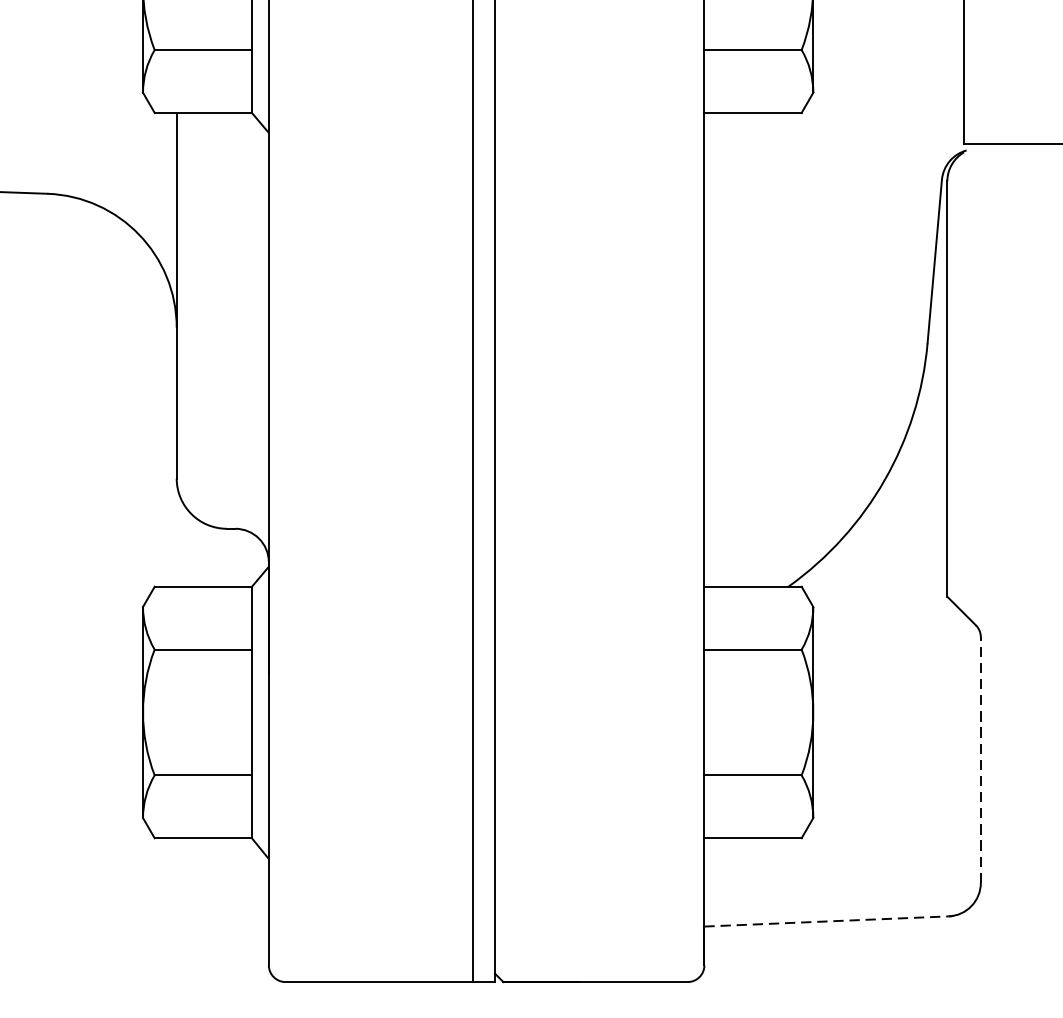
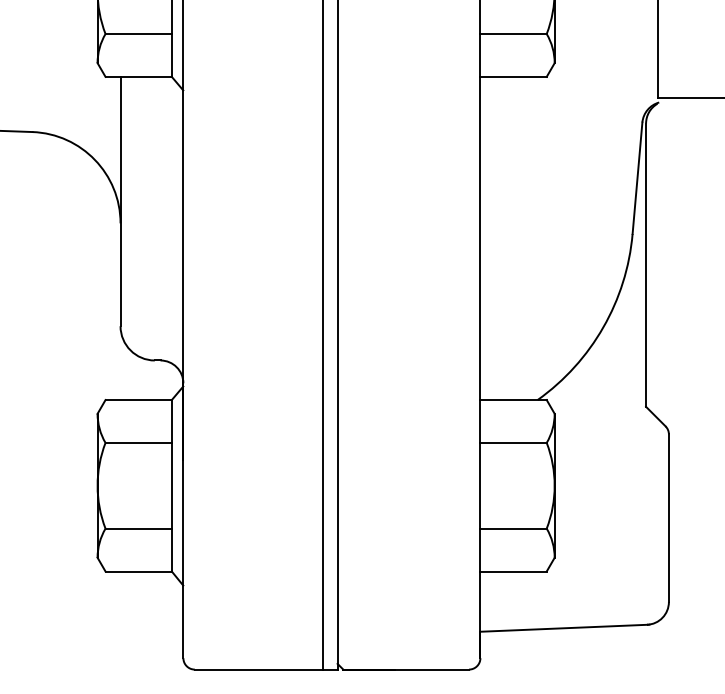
line: (980, 760) -> (668, 518), dashed -> solid
line: (827, 921) -> (564, 628), dashed -> solid

